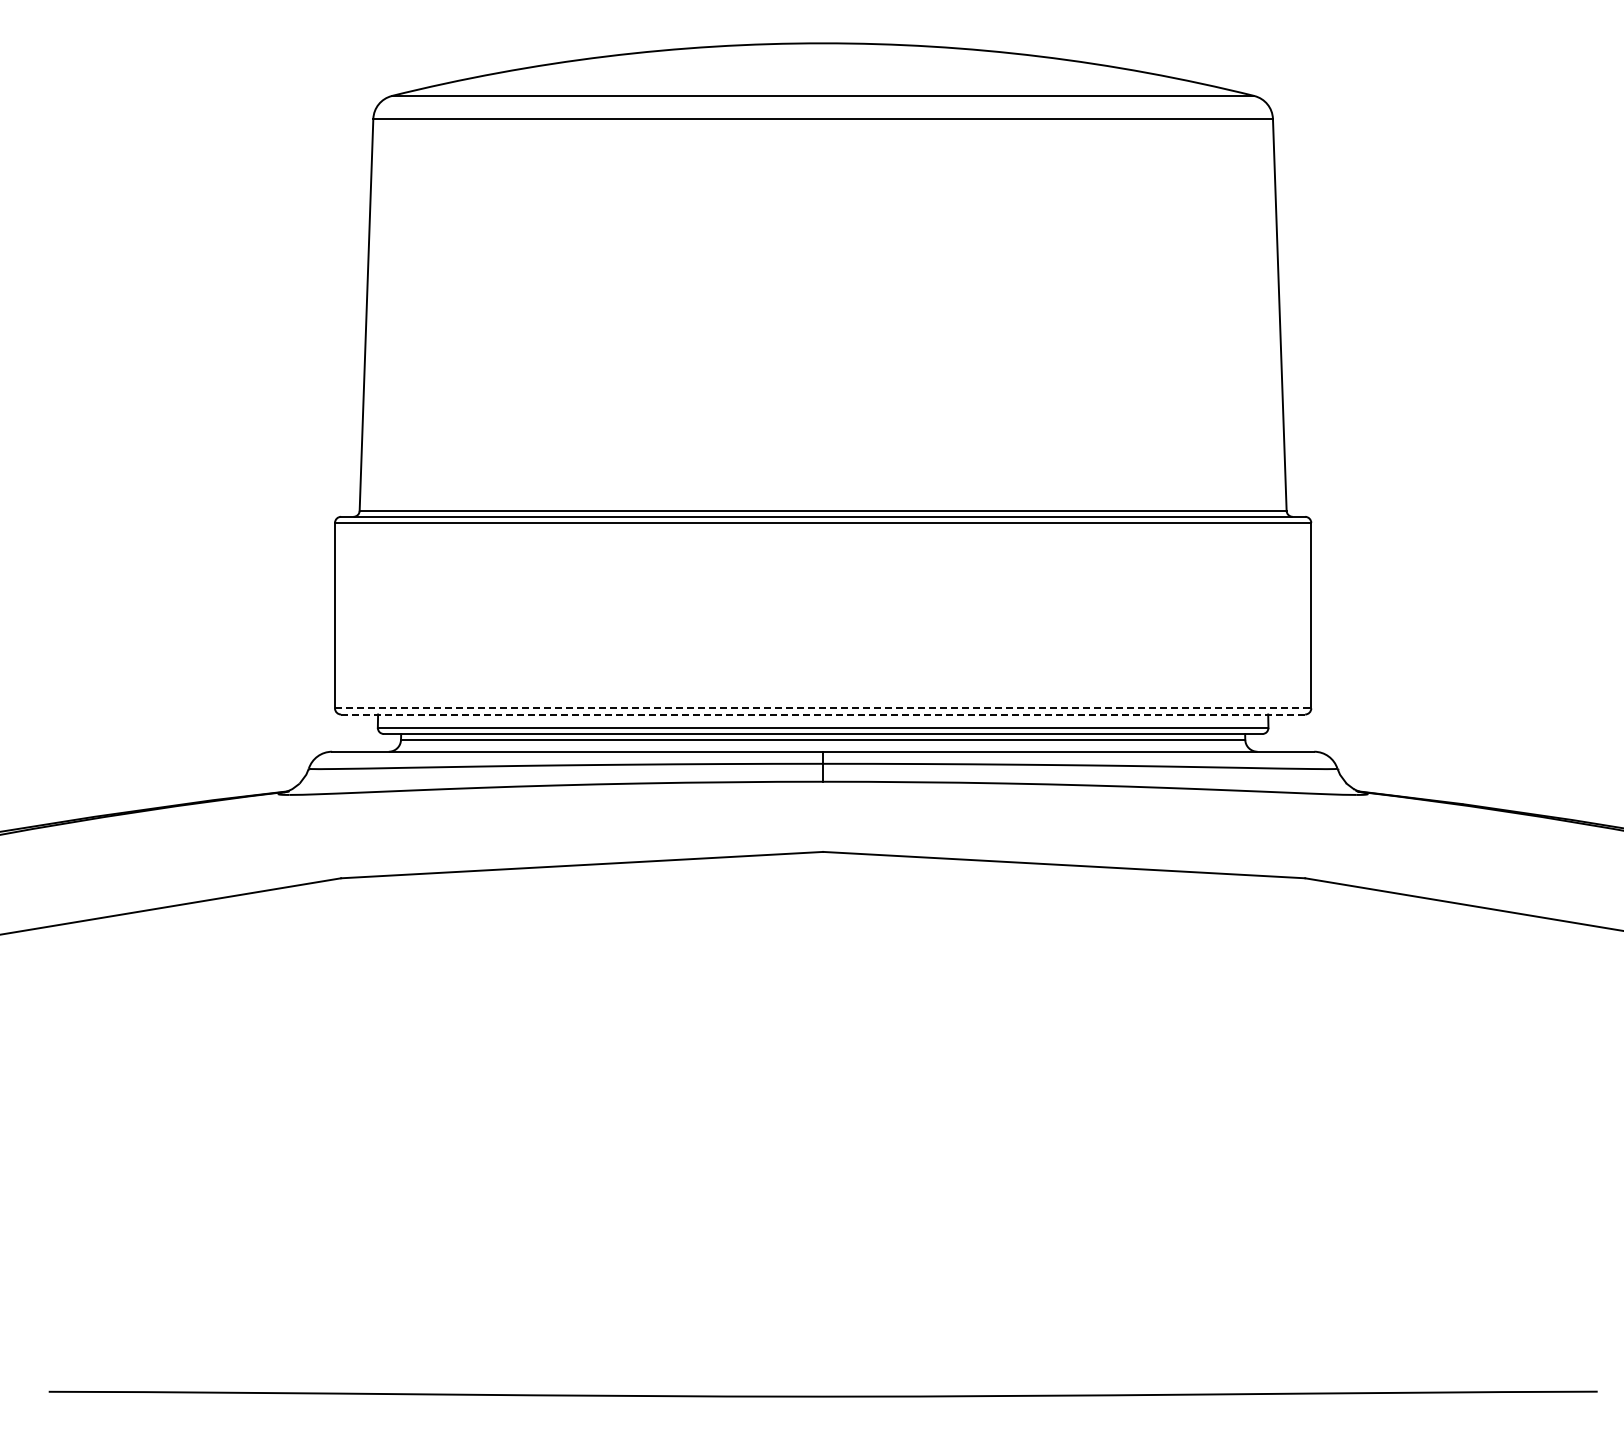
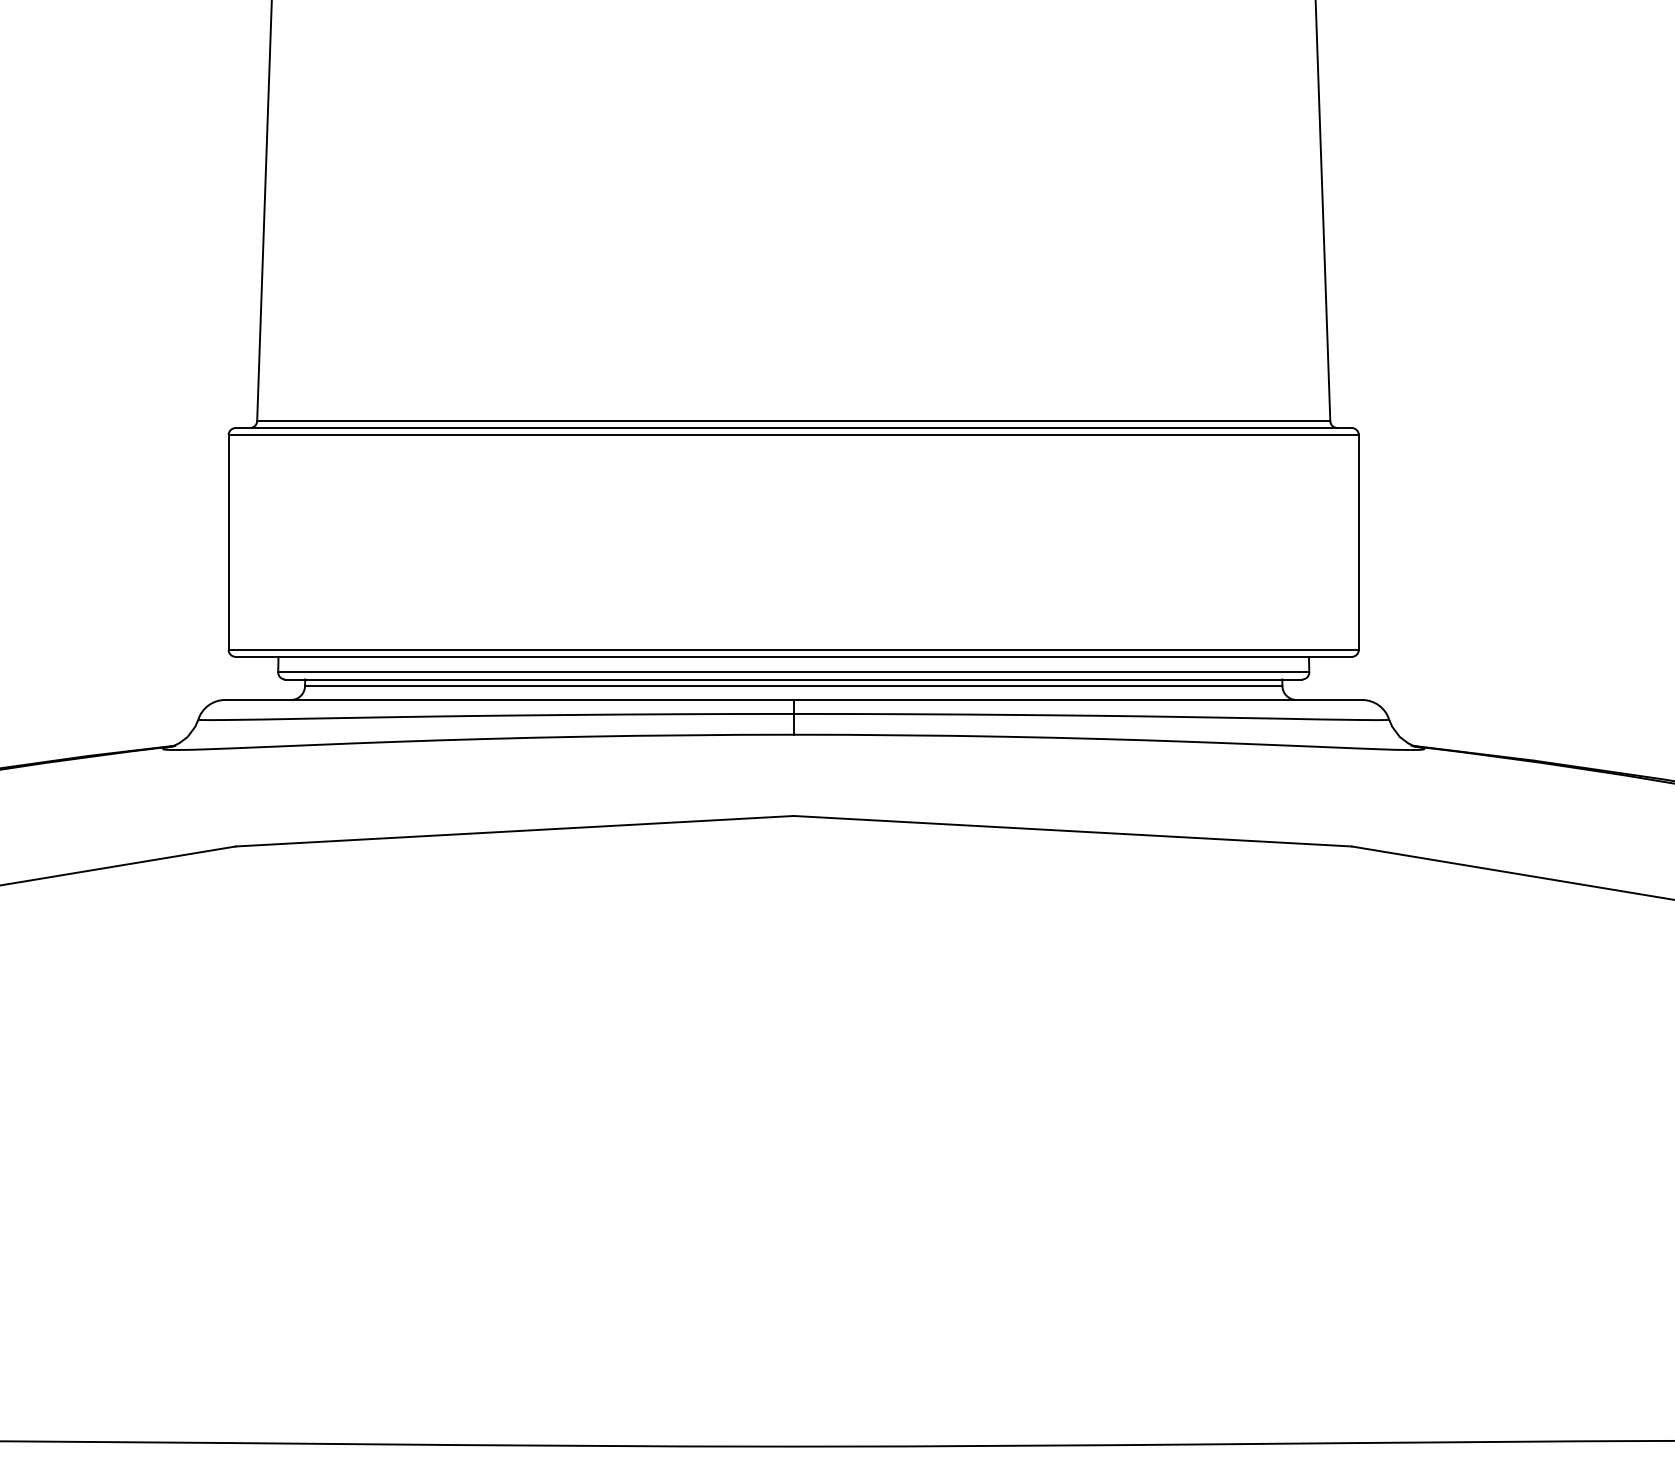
line: (823, 708) -> (794, 649), dashed -> solid
line: (823, 714) -> (794, 656), dashed -> solid

